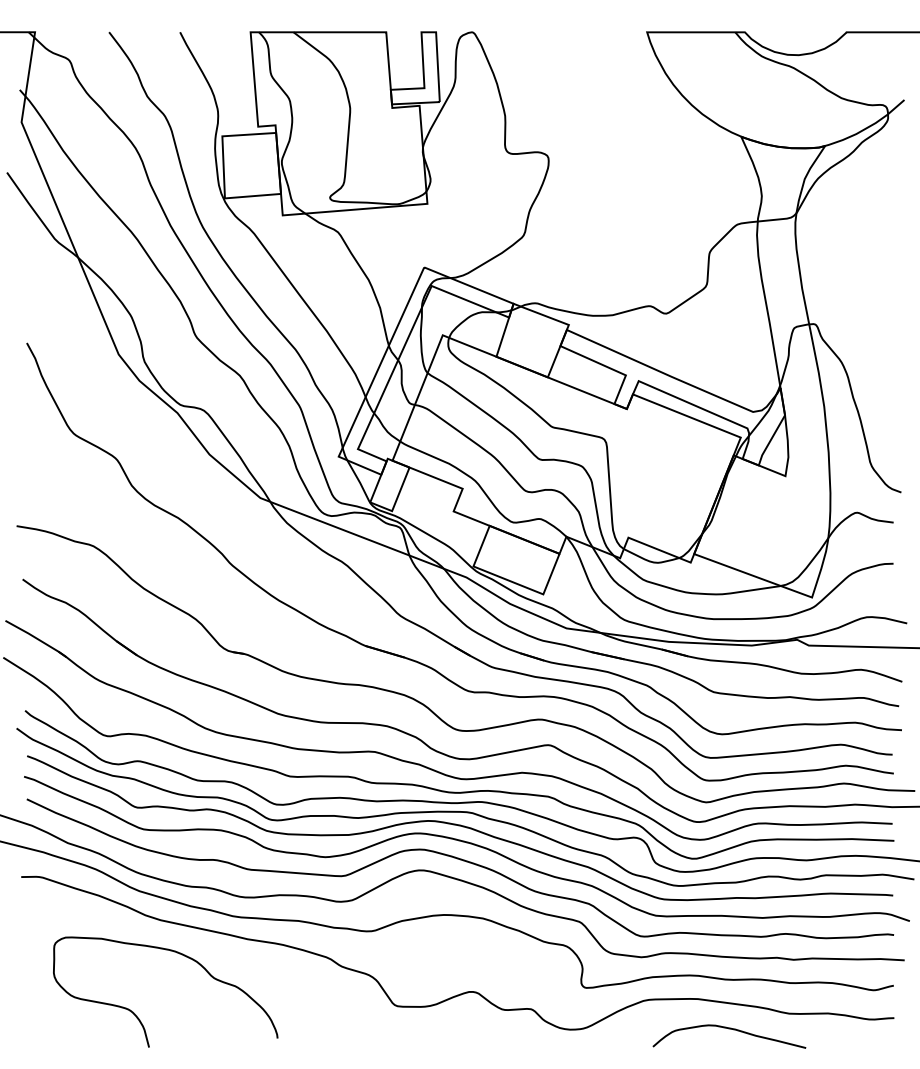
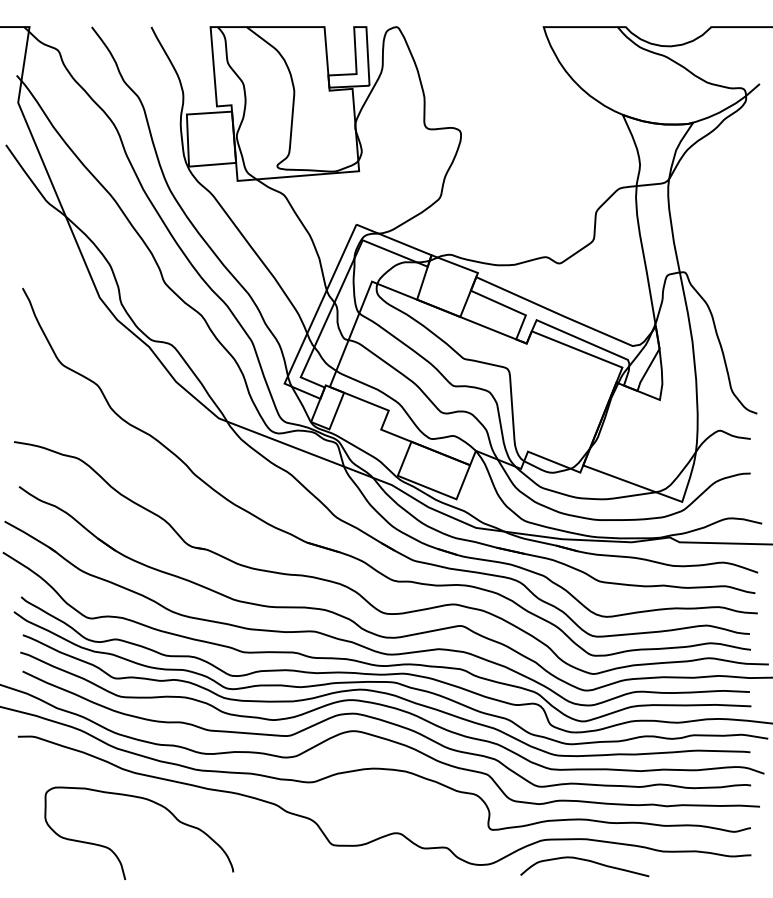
curve: (731, 1030) -> (586, 861), moved

